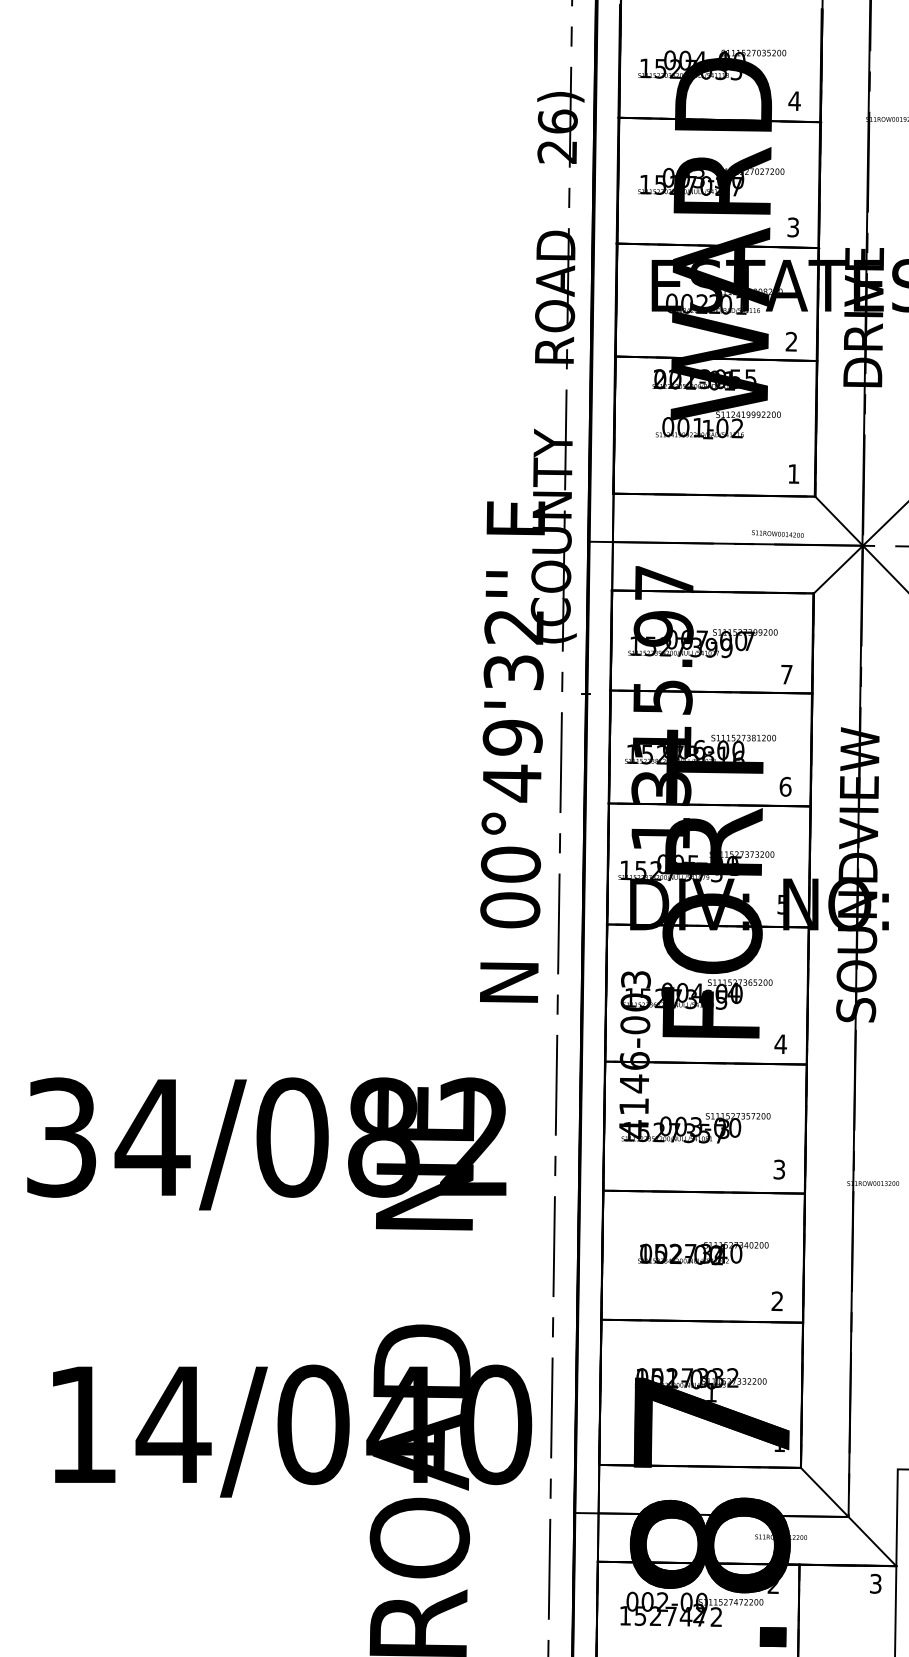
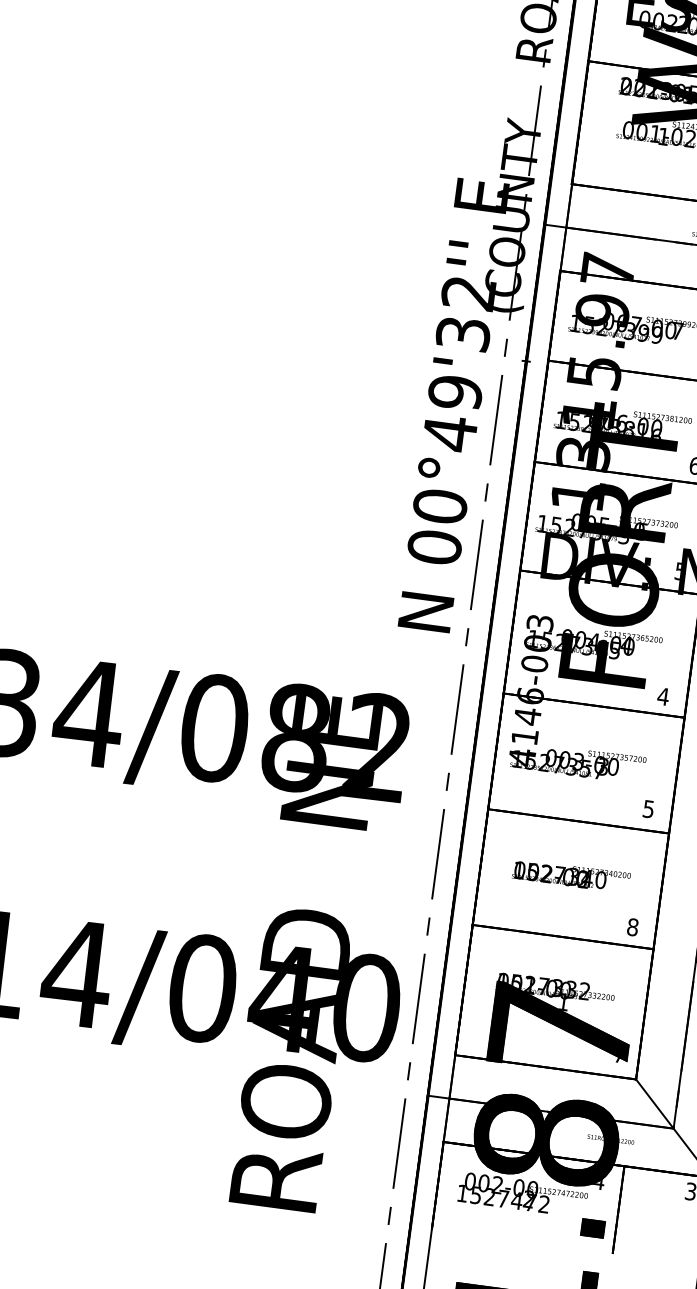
text: (779, 1168) -> (648, 808), 3 -> 5
text: (777, 1301) -> (632, 927), 2 -> 8
text: (779, 1449) -> (618, 1060), 1 -> 7
text: (773, 1587) -> (598, 1183), 2 -> 4

